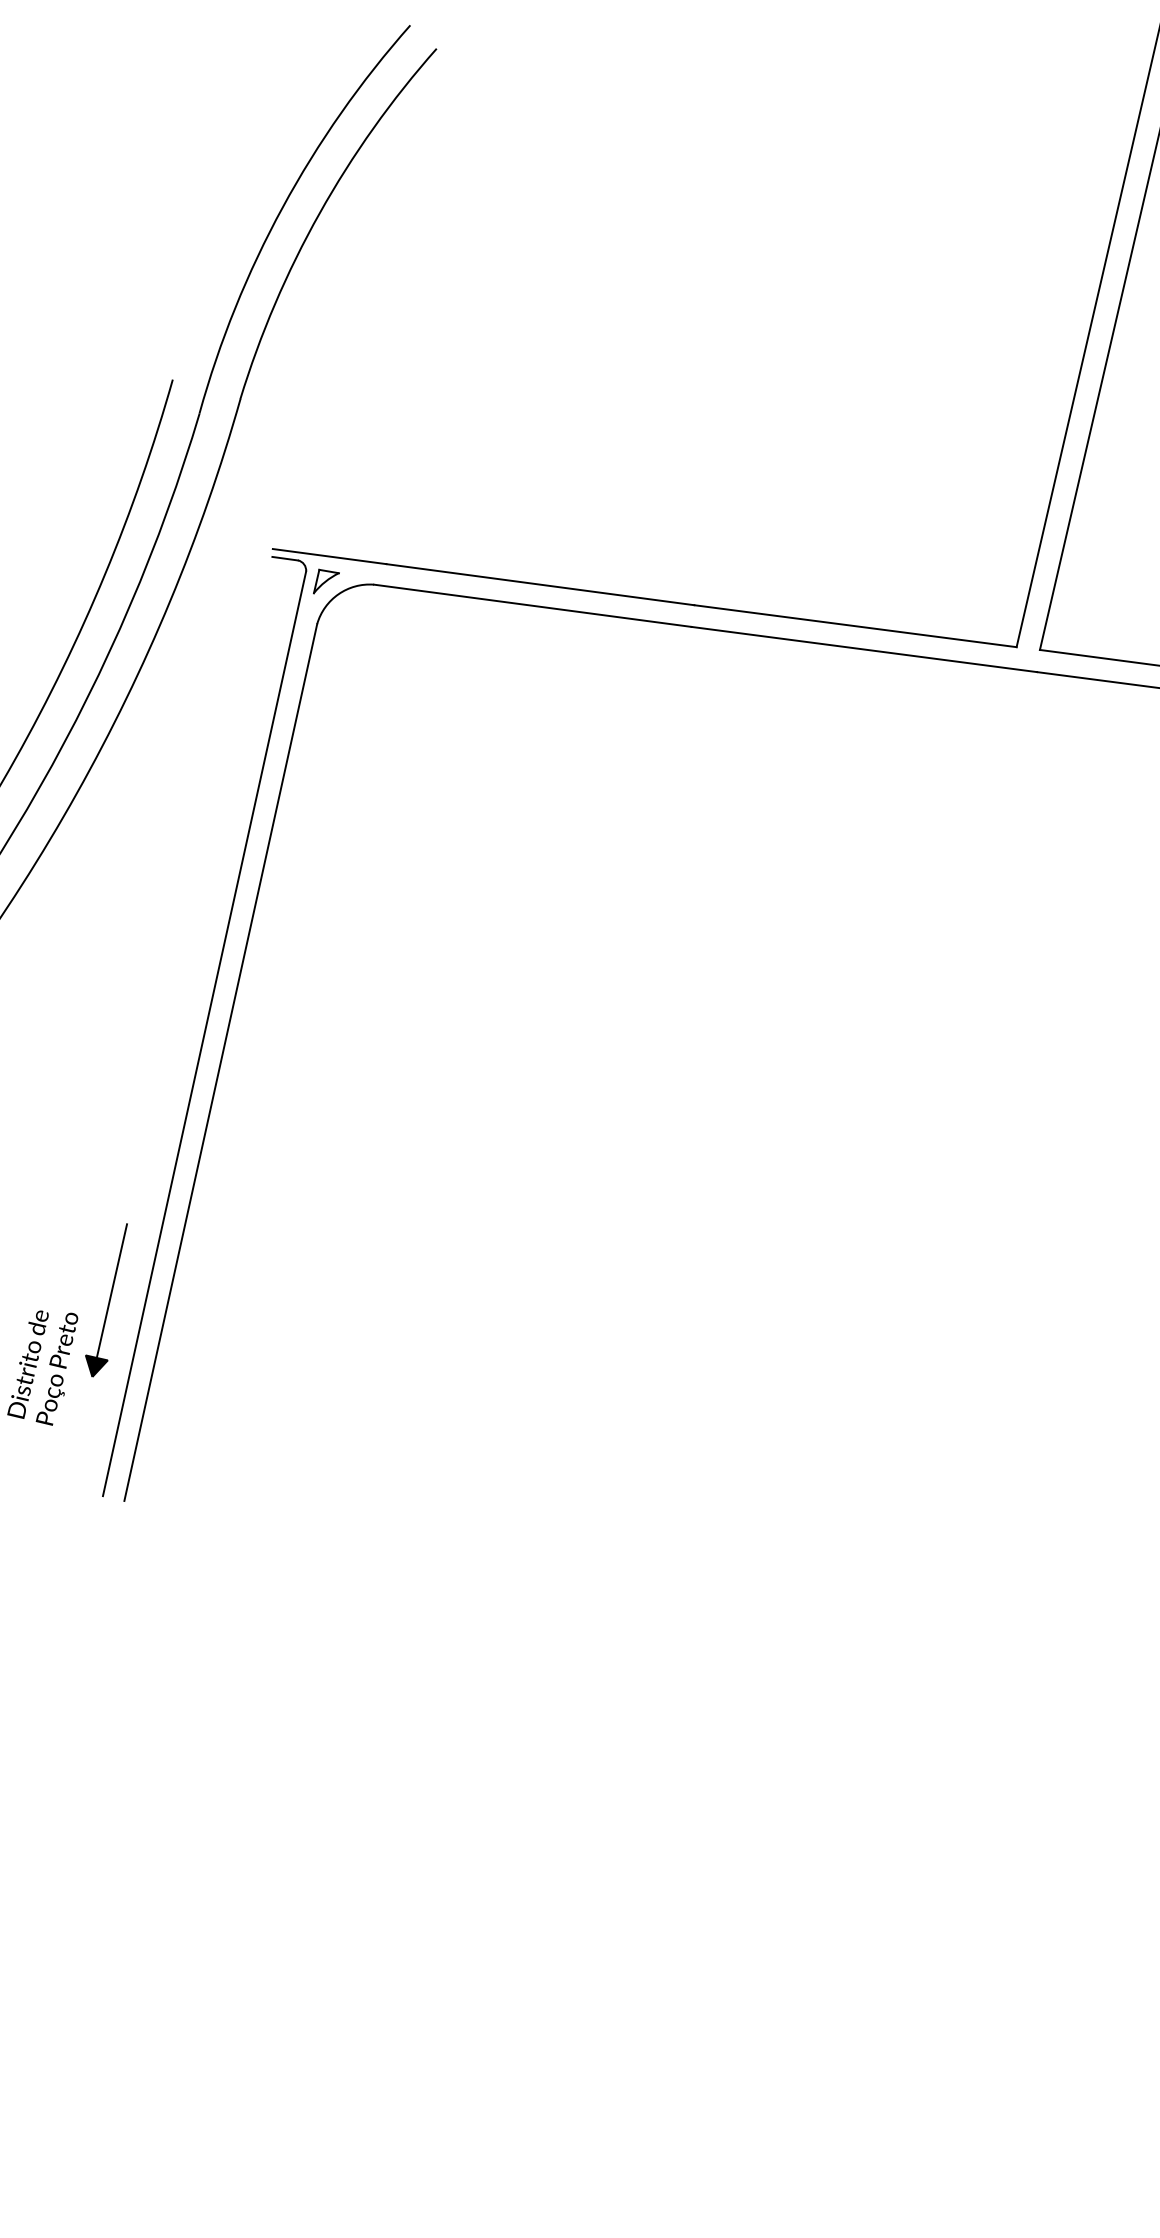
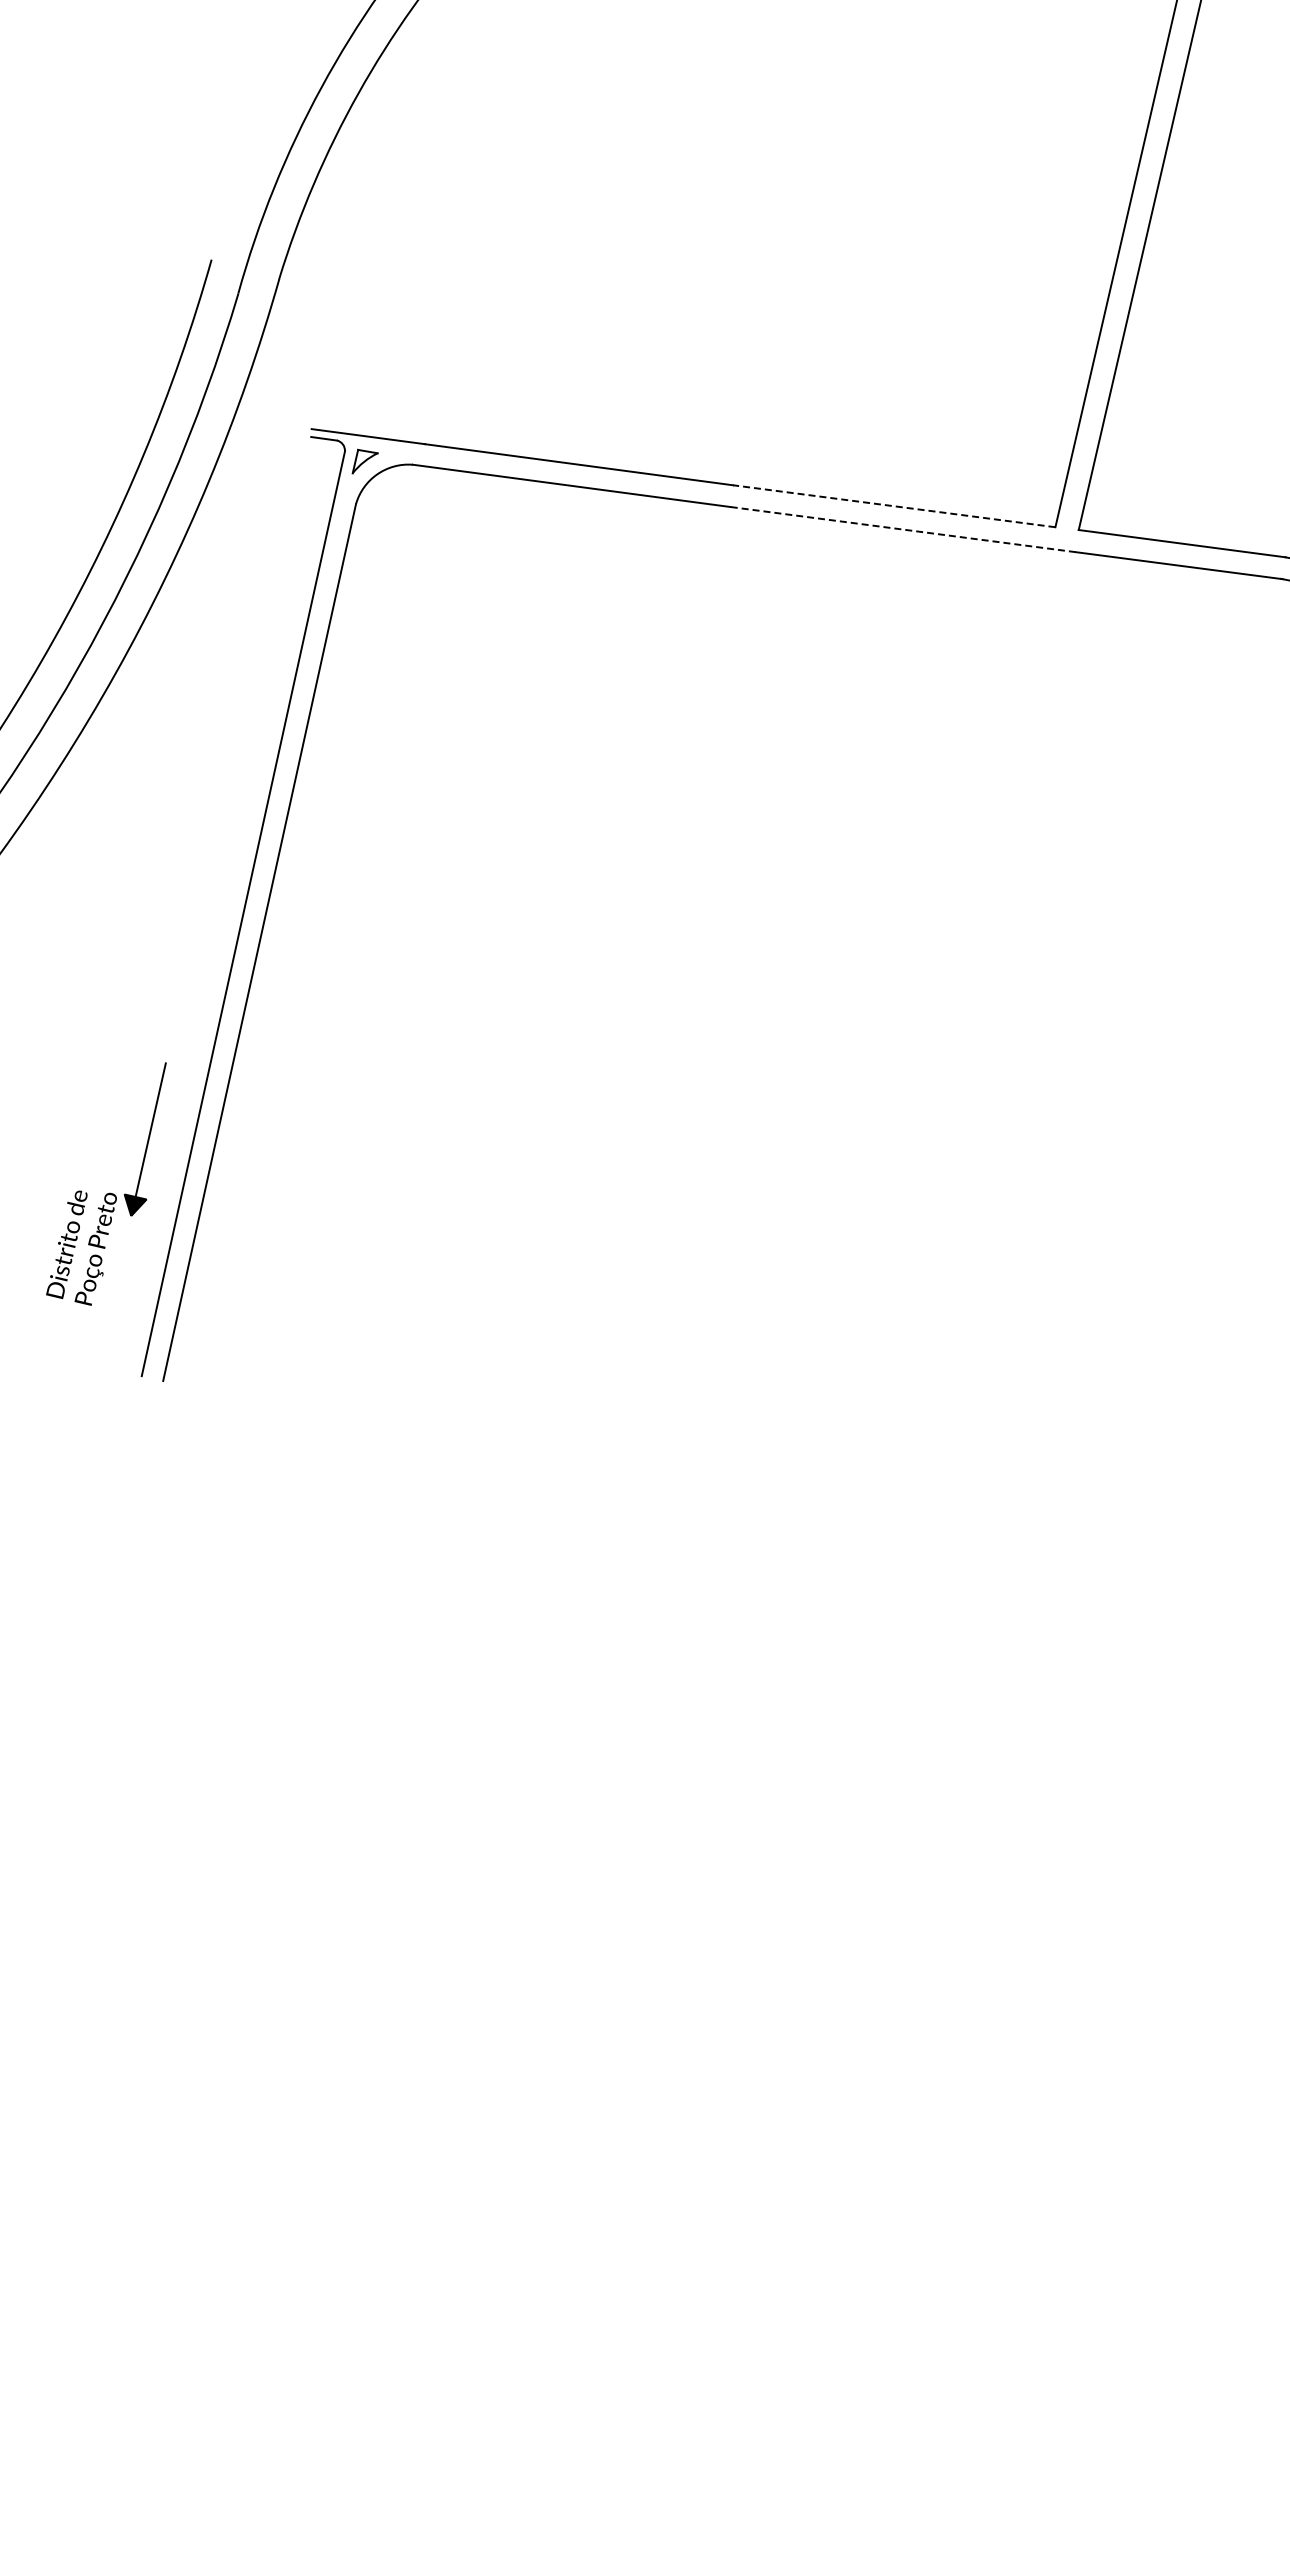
line: (855, 626) -> (894, 506), solid -> dashed
line: (863, 649) -> (902, 529), solid -> dashed
part: (106, 1300) -> (145, 1139), moved

